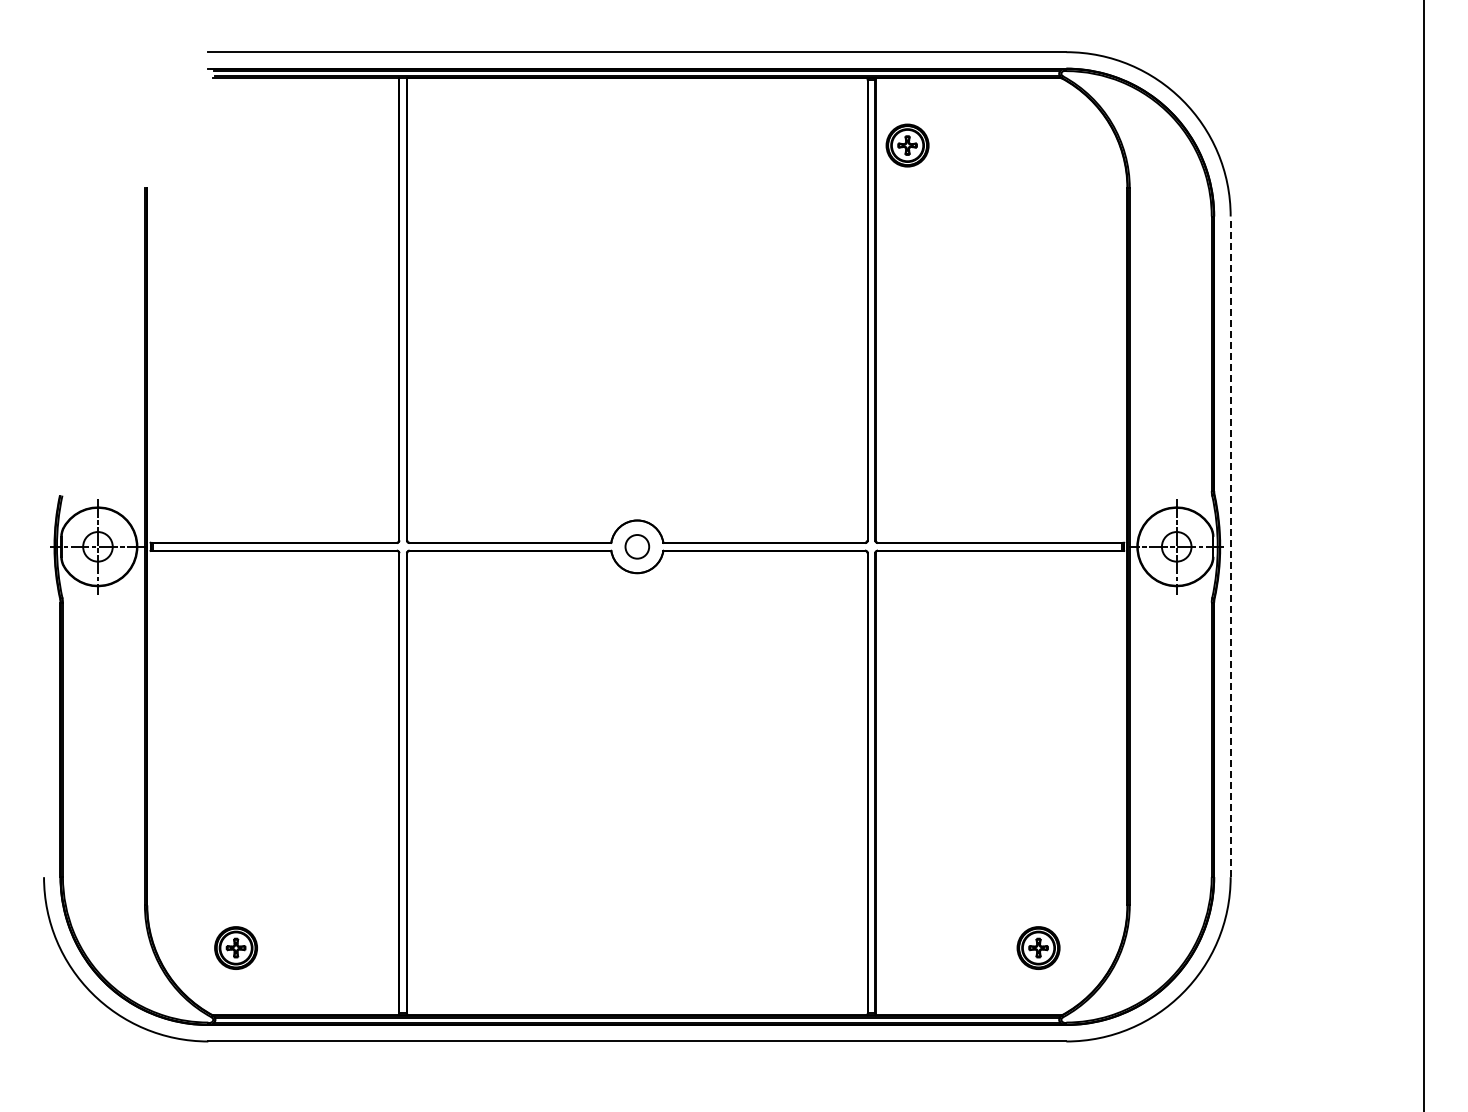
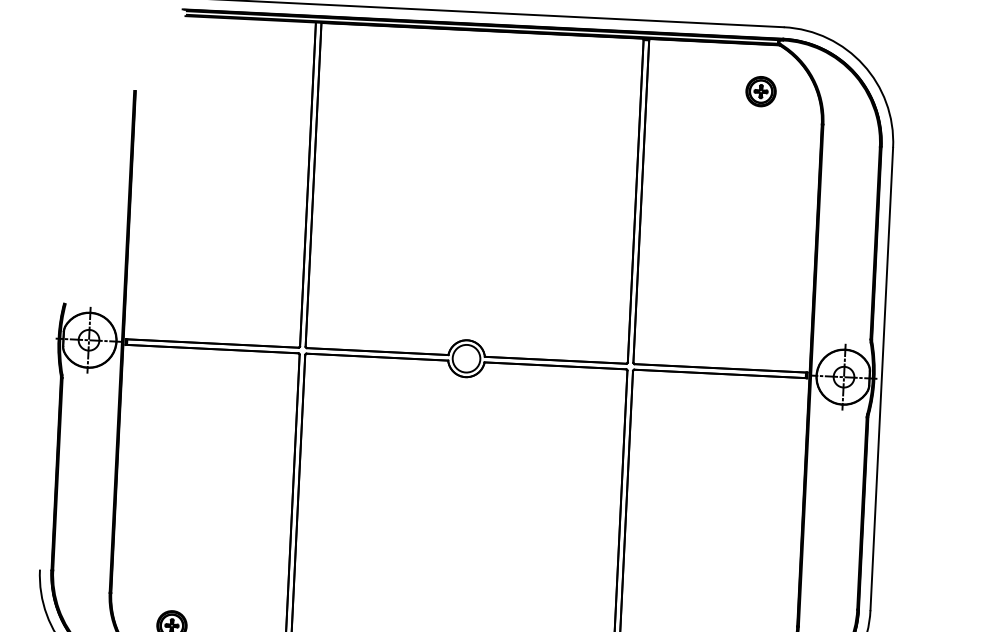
part: (907, 145) -> (761, 91), moved
circle: (637, 546) -> (466, 358), size x1.67
line: (1230, 546) -> (881, 378), dashed -> solid

